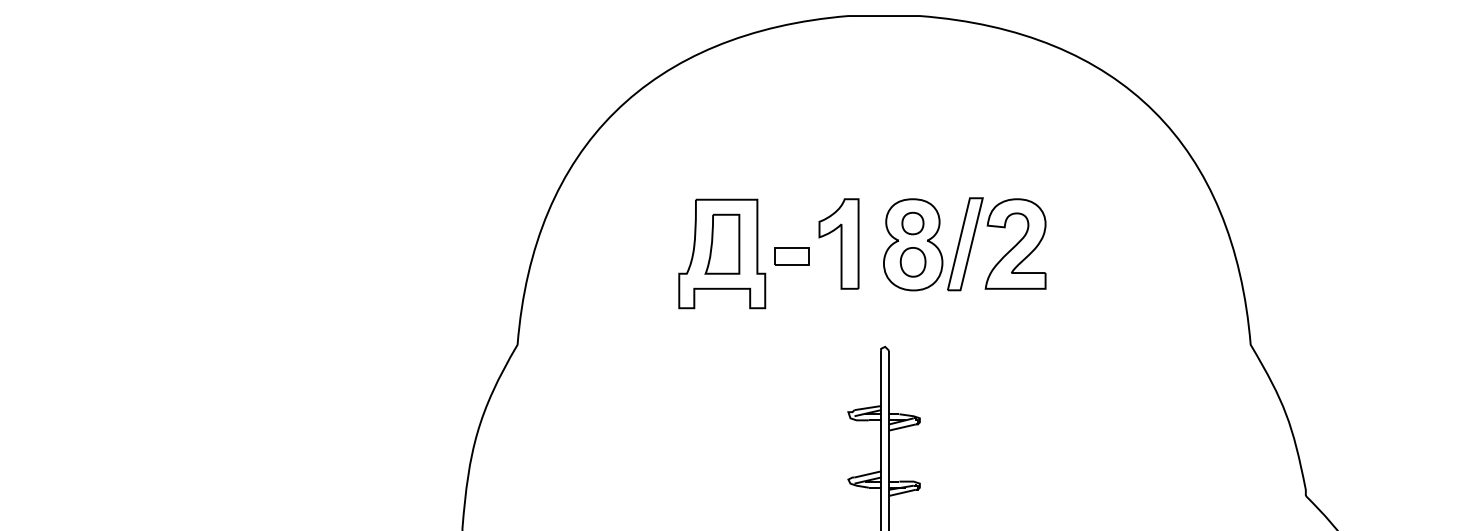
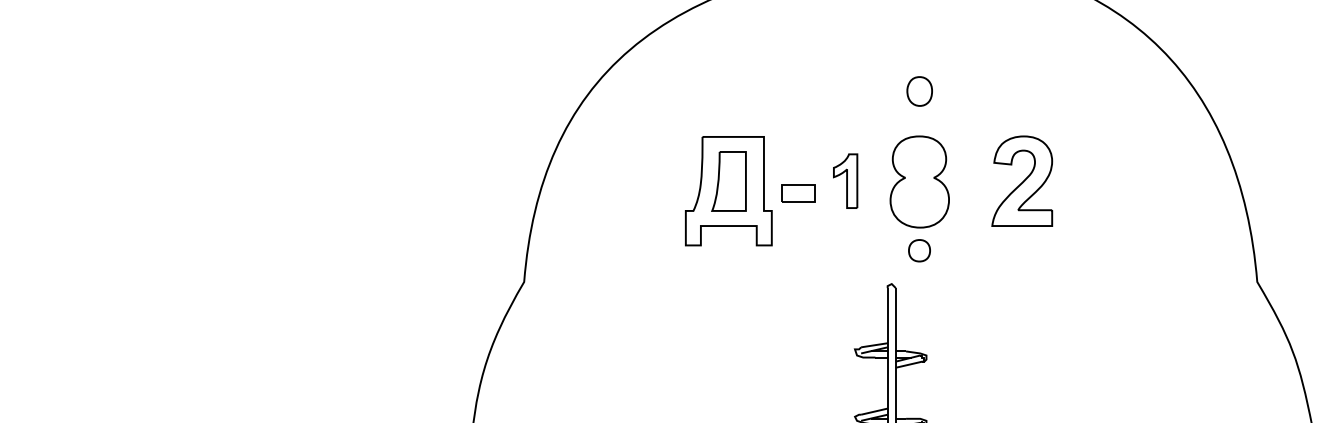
part: (912, 223) -> (919, 250), moved
part: (838, 243) -> (845, 180), size x0.6
part: (965, 244) -> (972, 181), removed
part: (912, 262) -> (919, 91), moved

